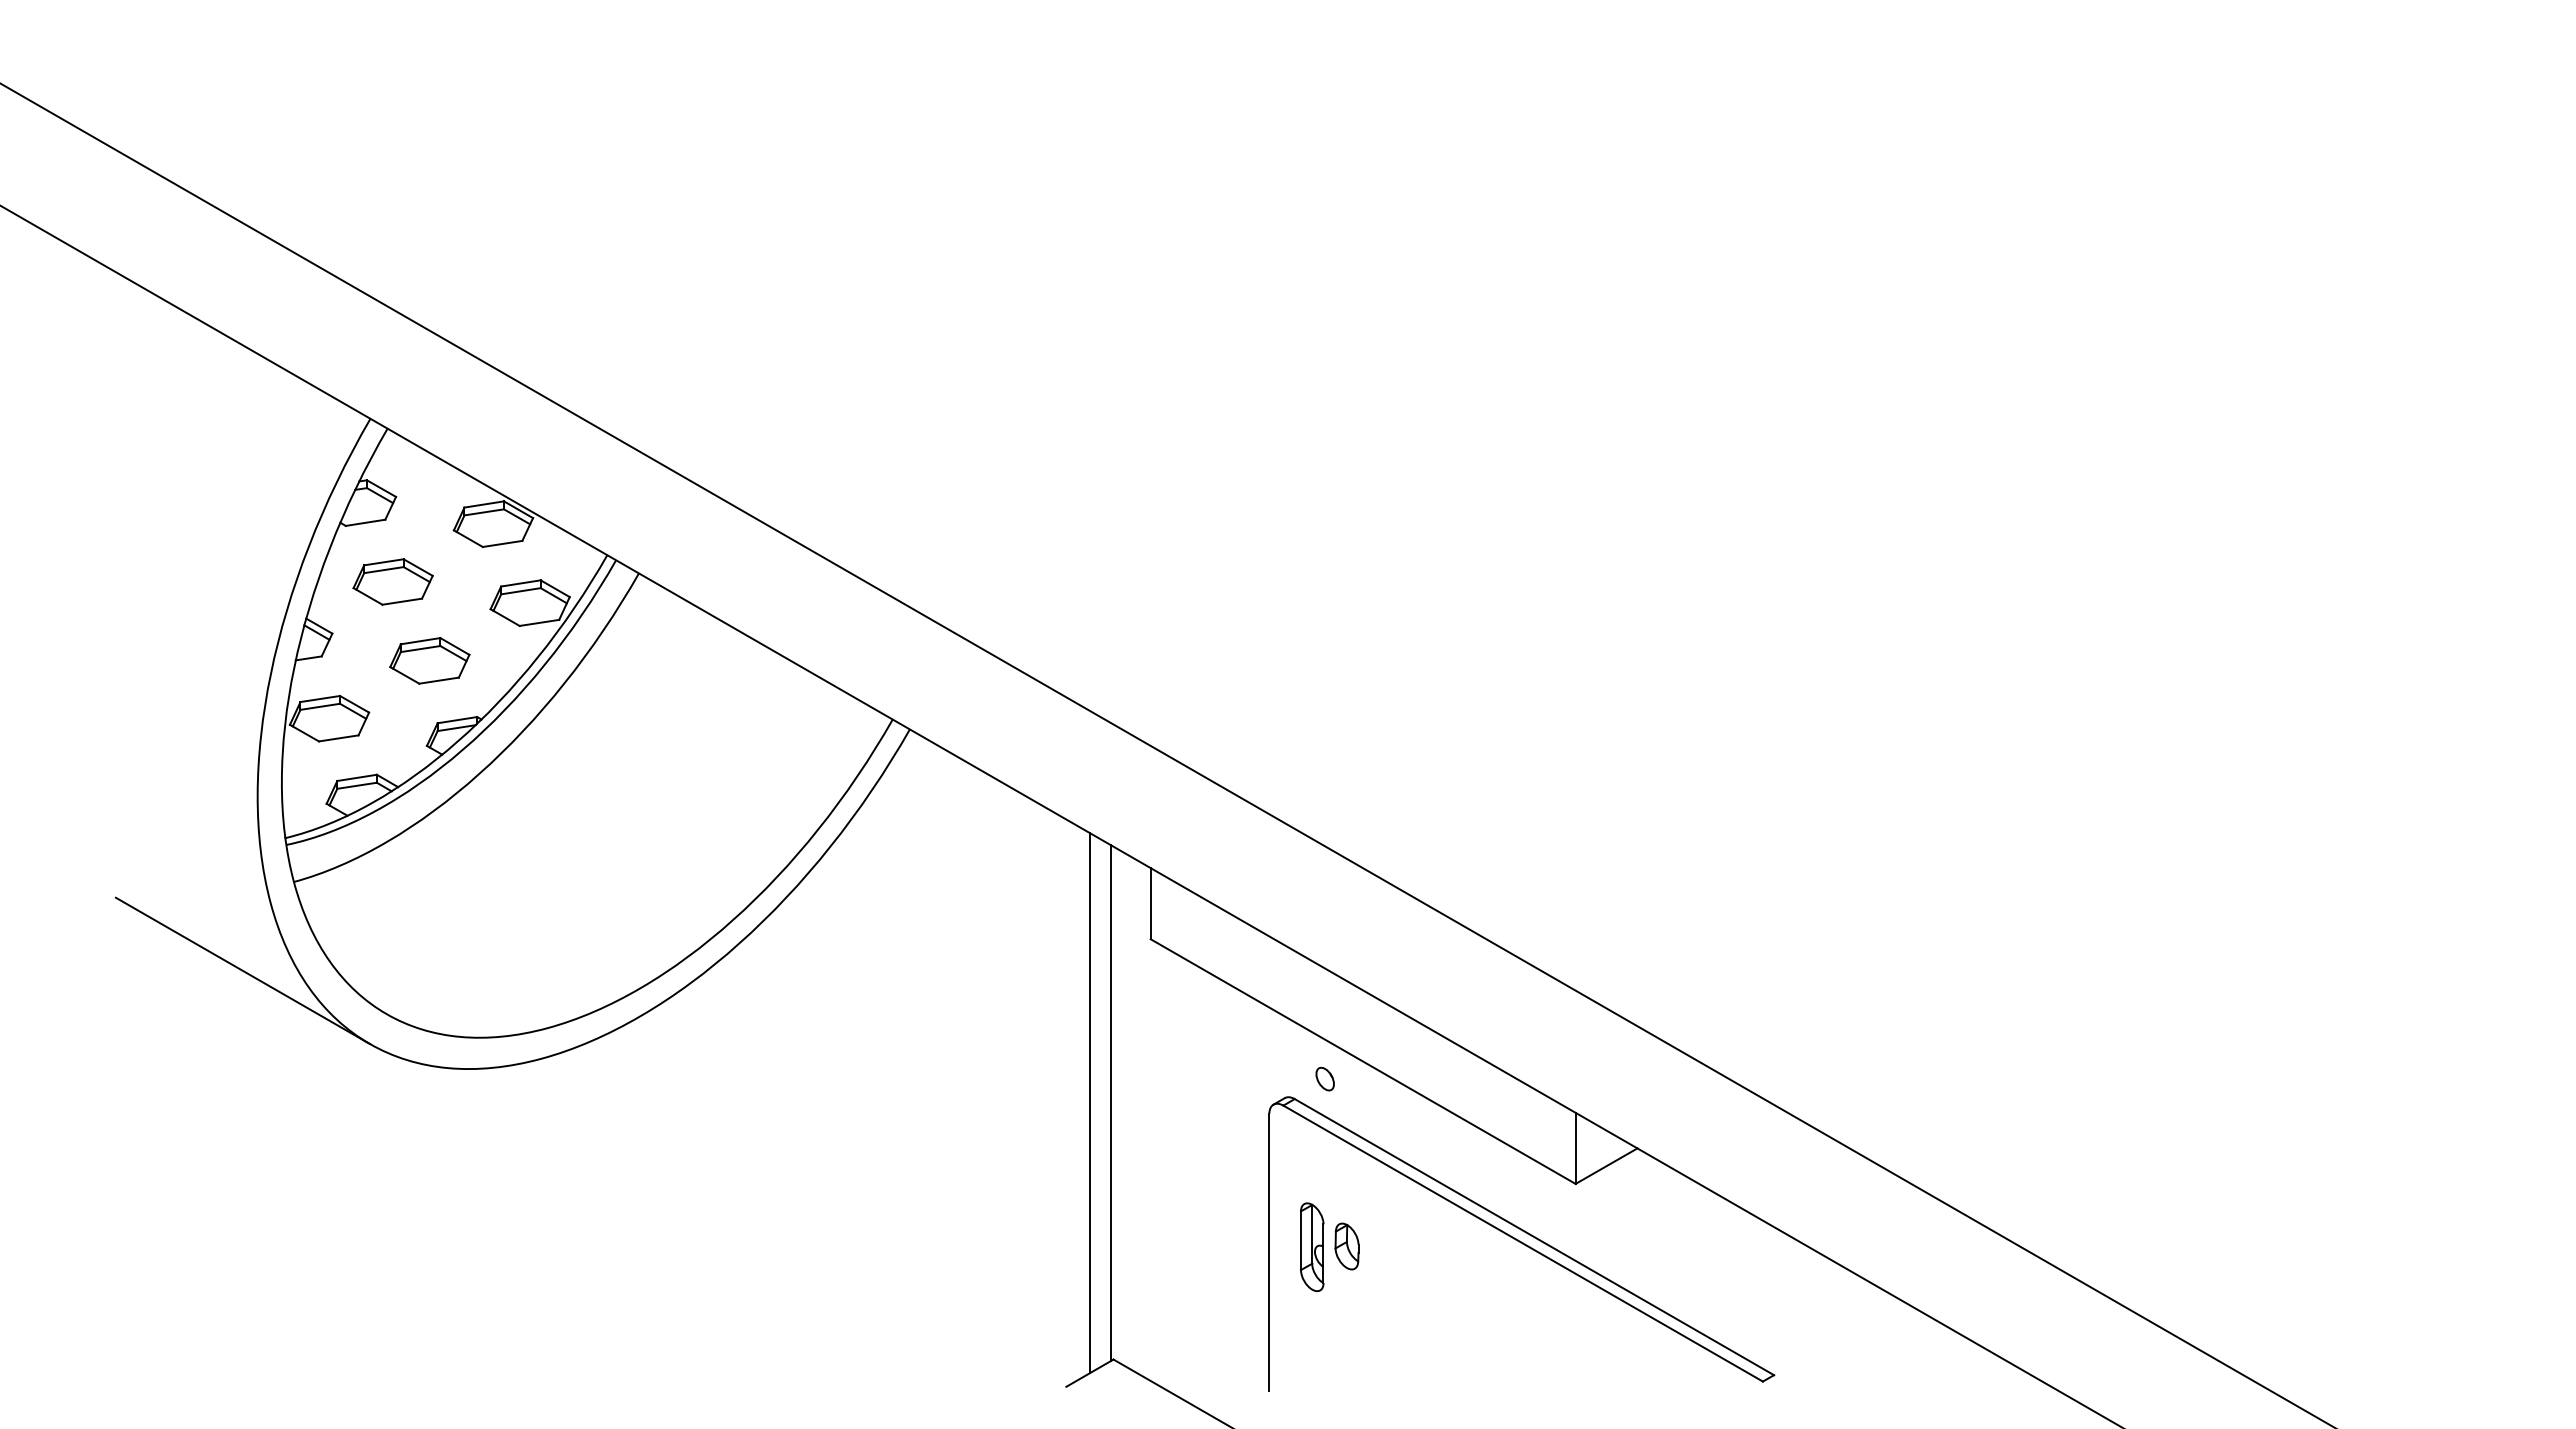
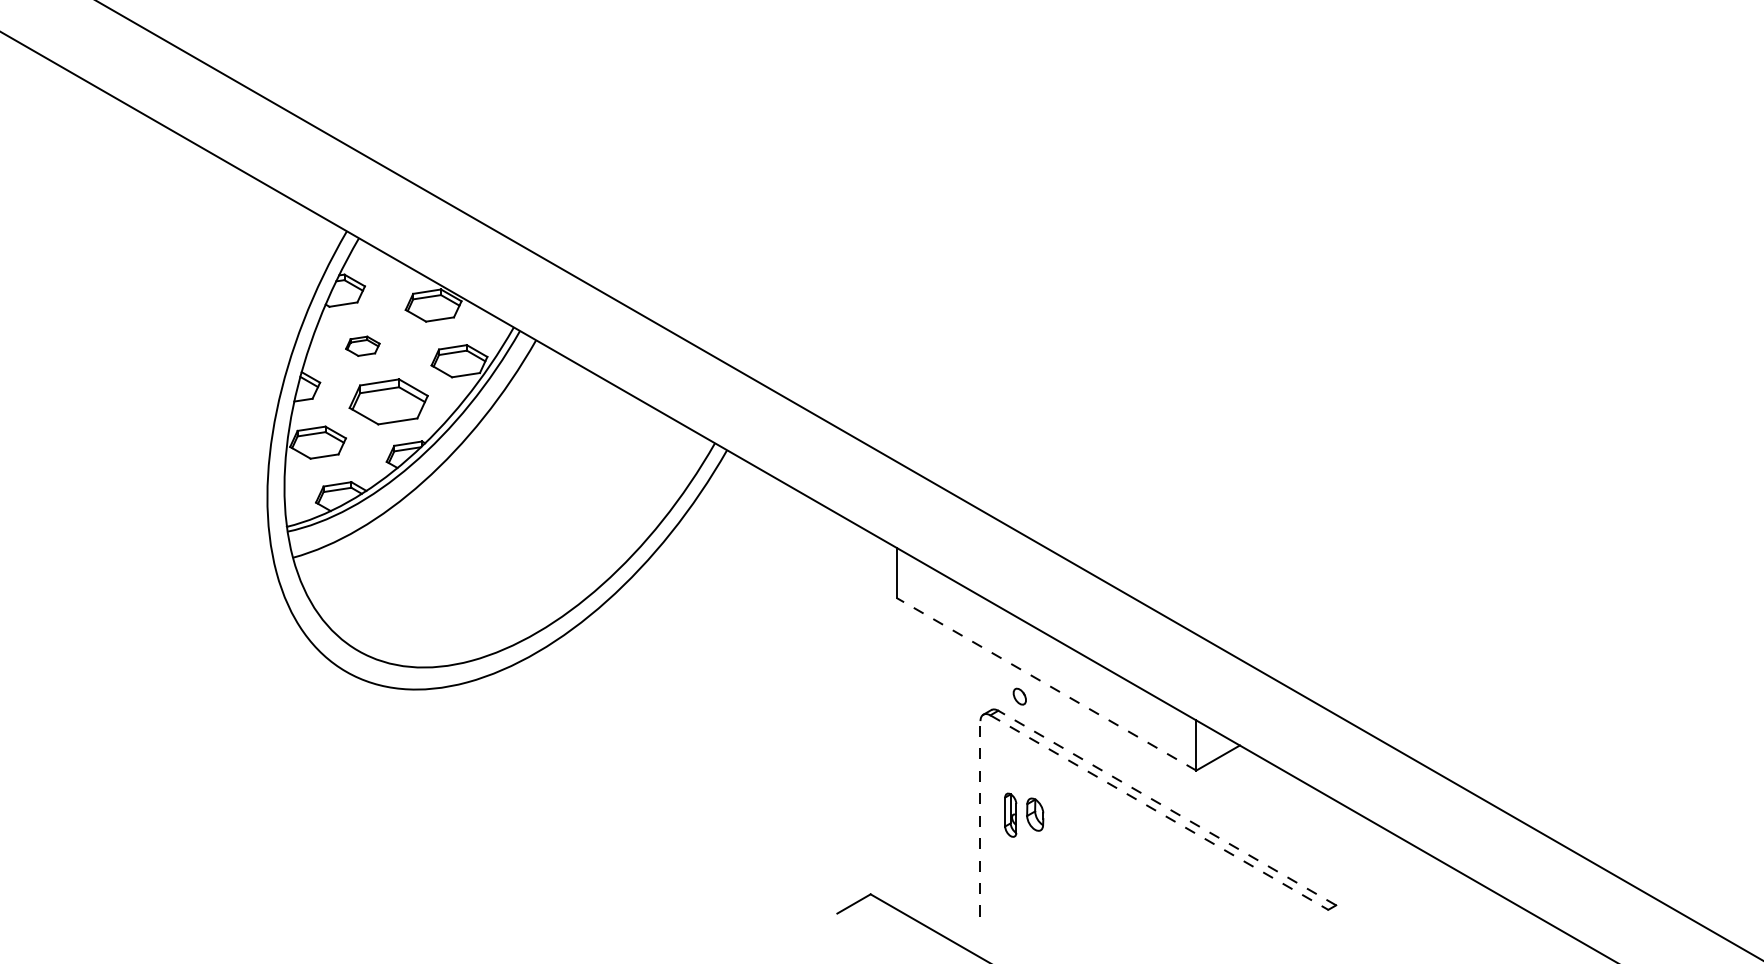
part: (392, 581) -> (362, 345), size x0.6
part: (429, 660) -> (388, 401), size x1.4
line: (242, 970) -> (256, 620), removed
line: (1362, 1061) -> (1046, 684), solid -> dashed
line: (1089, 1102) -> (853, 713), removed
line: (1110, 1102) -> (868, 713), removed
line: (1534, 1237) -> (1167, 808), solid -> dashed
line: (1523, 1243) -> (1159, 812), solid -> dashed
part: (1312, 1247) -> (1010, 815), size x0.7
line: (1269, 1252) -> (980, 818), solid -> dashed

